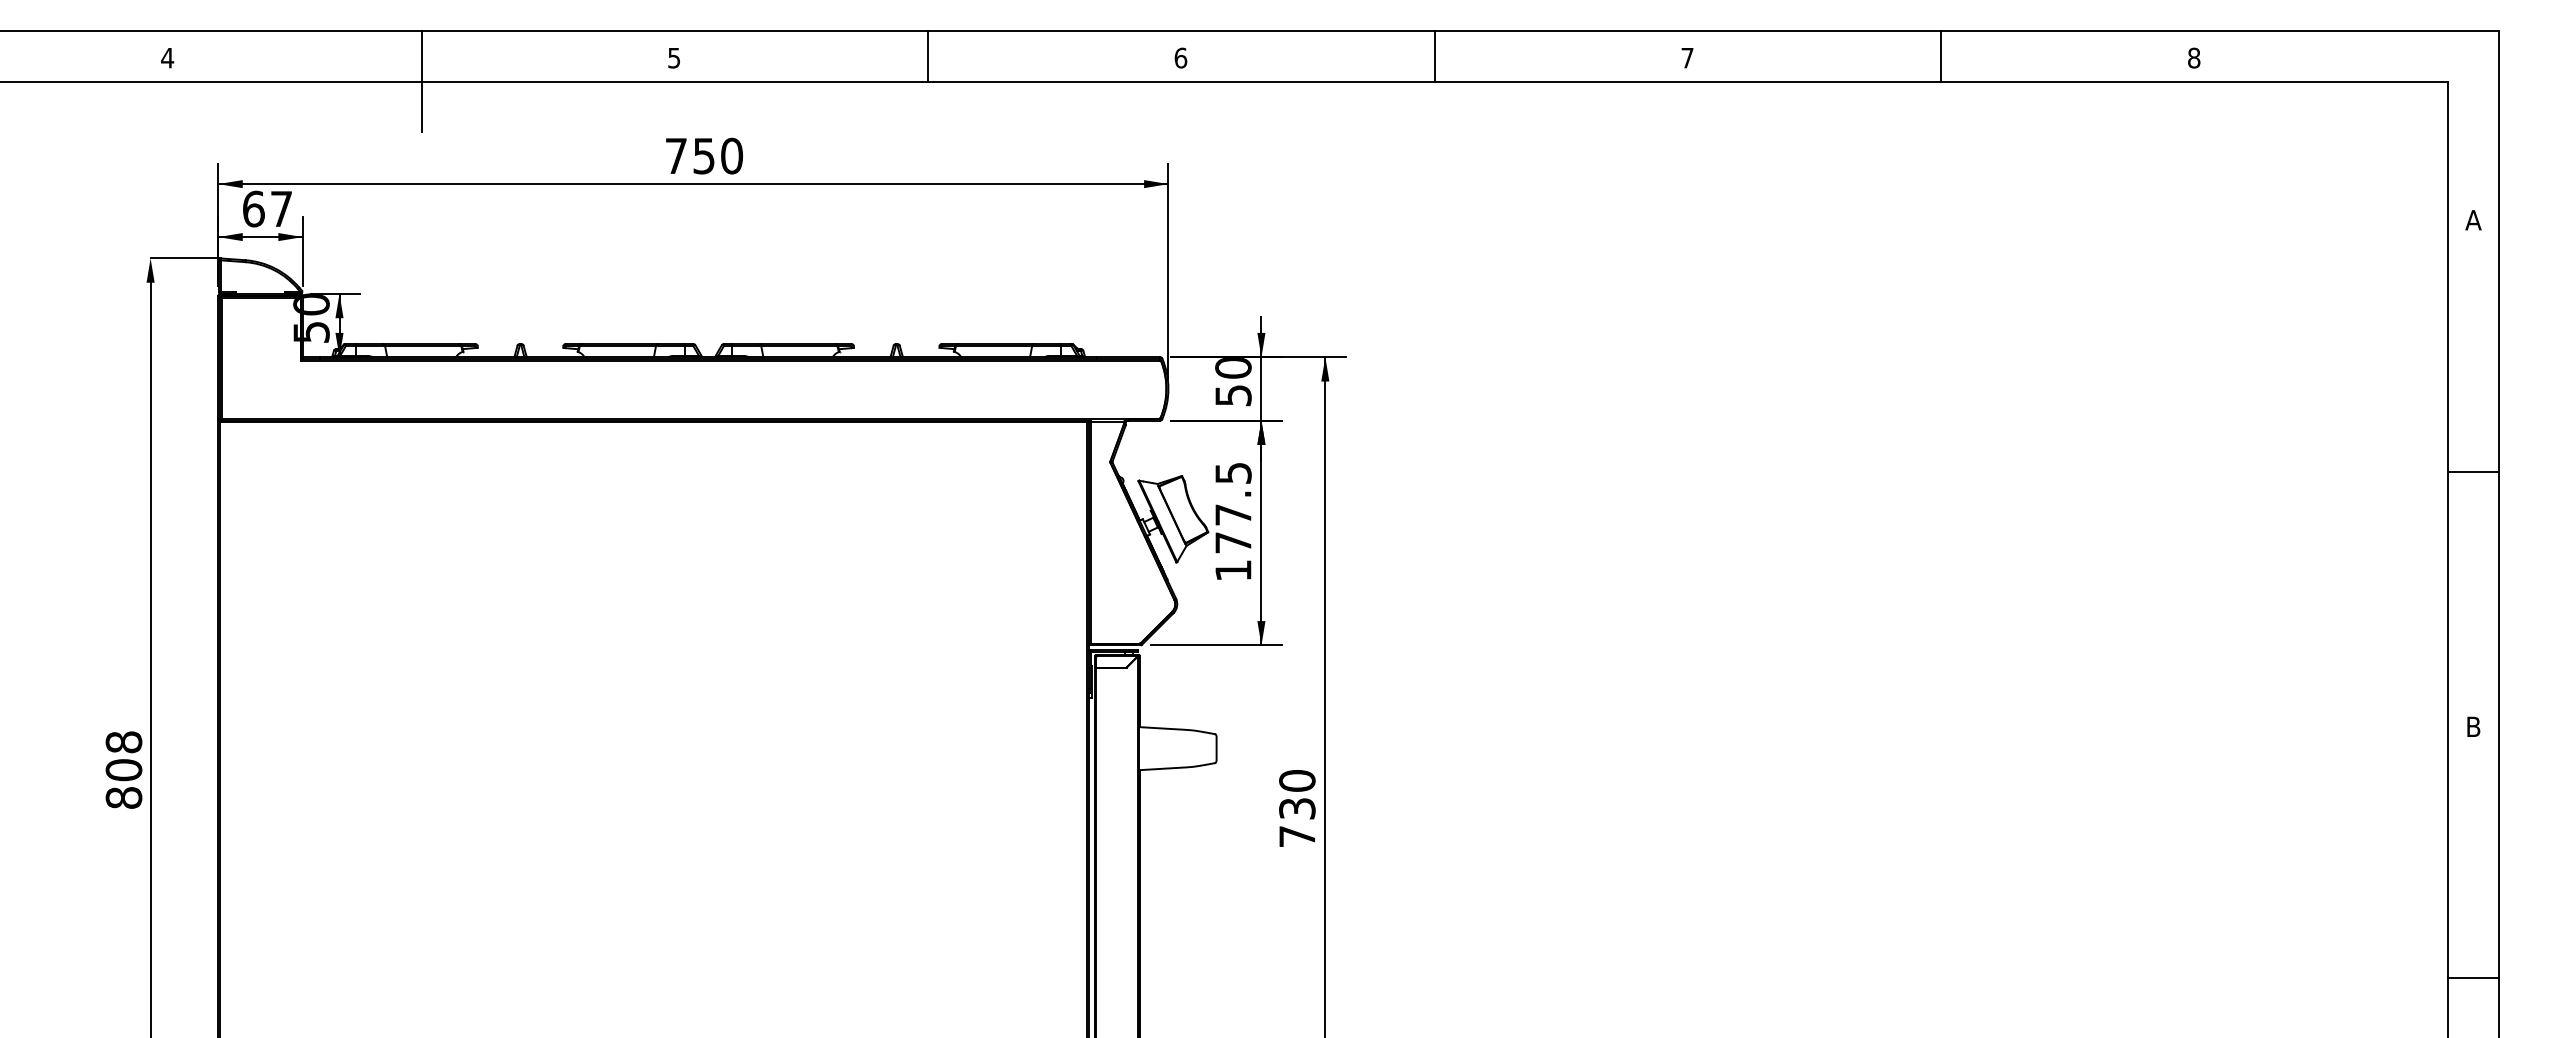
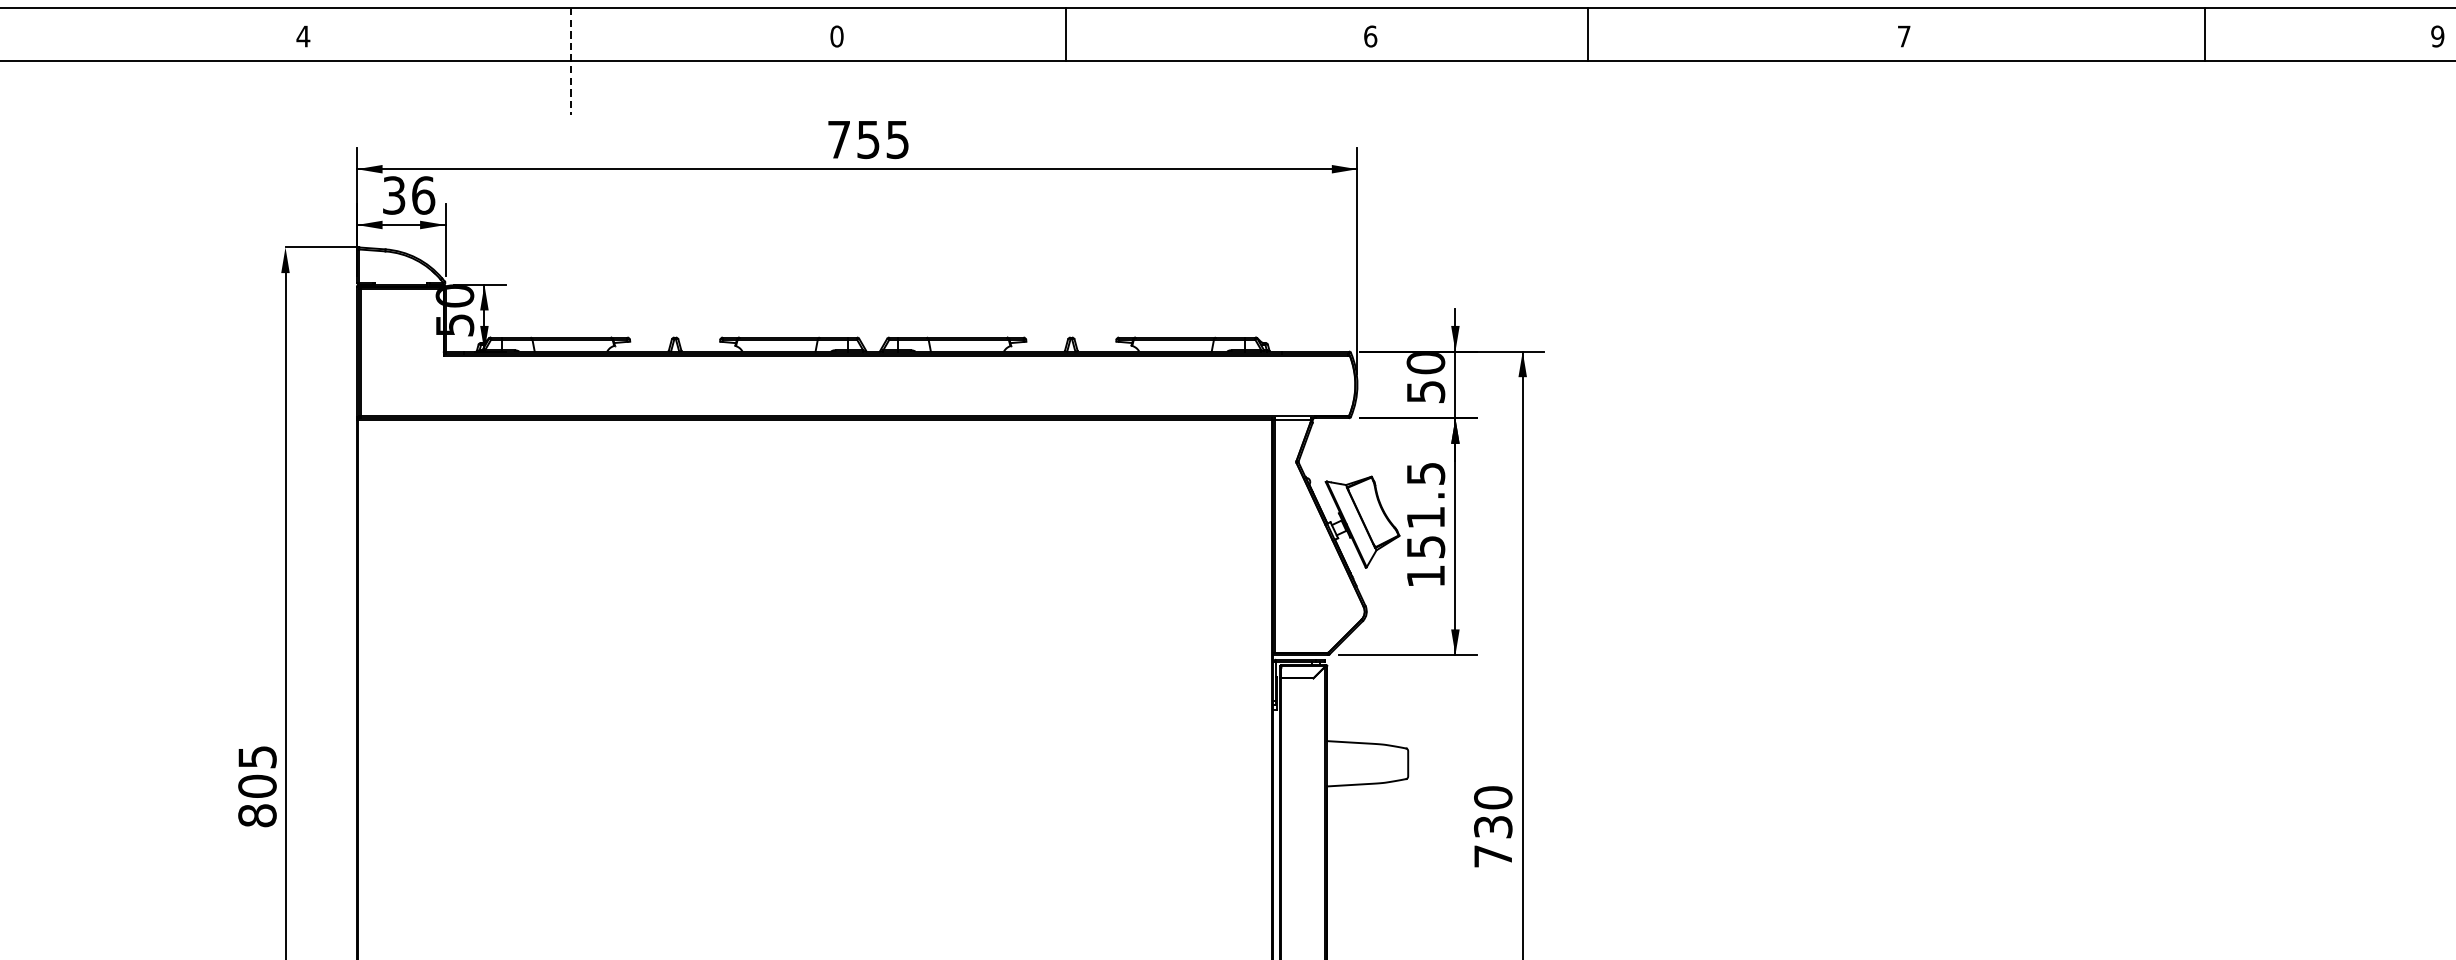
line: (928, 56) -> (1066, 34), moved
line: (1434, 56) -> (1588, 34), moved
line: (1941, 56) -> (2205, 34), moved
text: (674, 57) -> (837, 35), 5 -> 0
text: (2193, 57) -> (2437, 35), 8 -> 9
line: (421, 81) -> (570, 61), solid -> dashed
text: (732, 155) -> (898, 139), 750 -> 755
text: (267, 208) -> (408, 194), 67 -> 36
text: (1233, 528) -> (1426, 531), 177.5 -> 151.5
text: (123, 742) -> (256, 757), 808 -> 805

